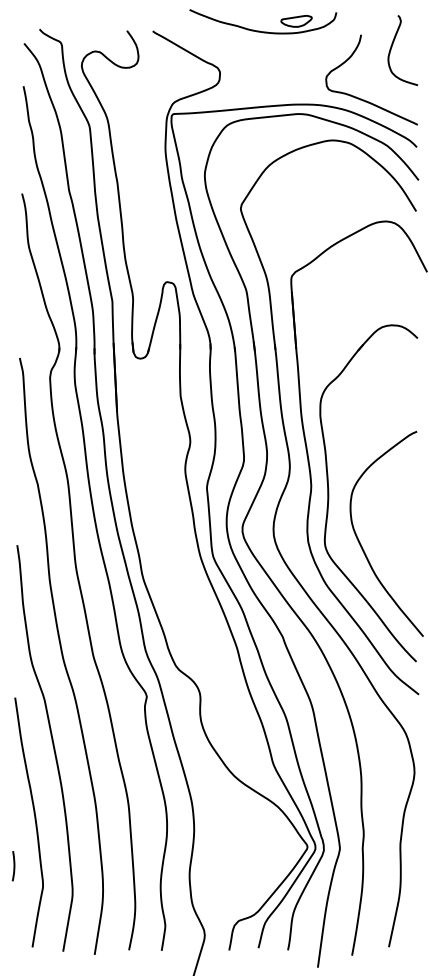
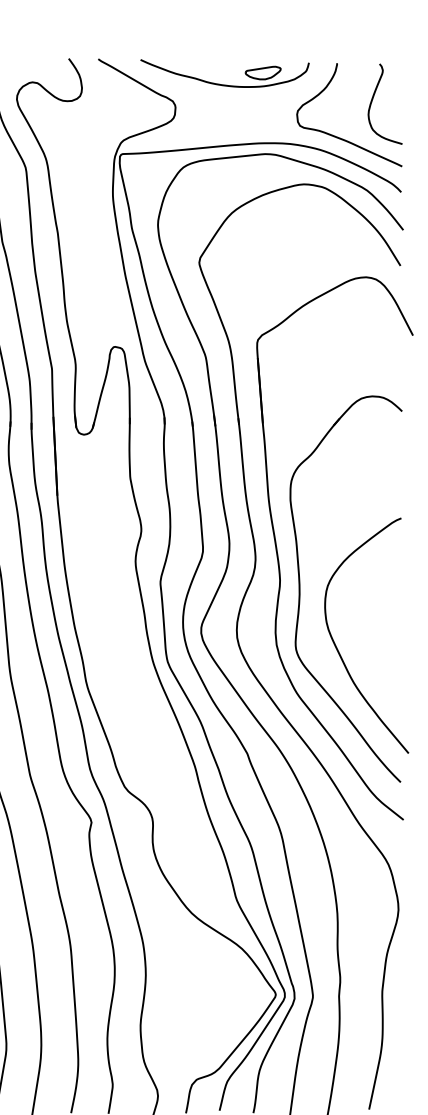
part: (259, 30) -> (220, 83), moved
curve: (392, 47) -> (373, 100), moved

